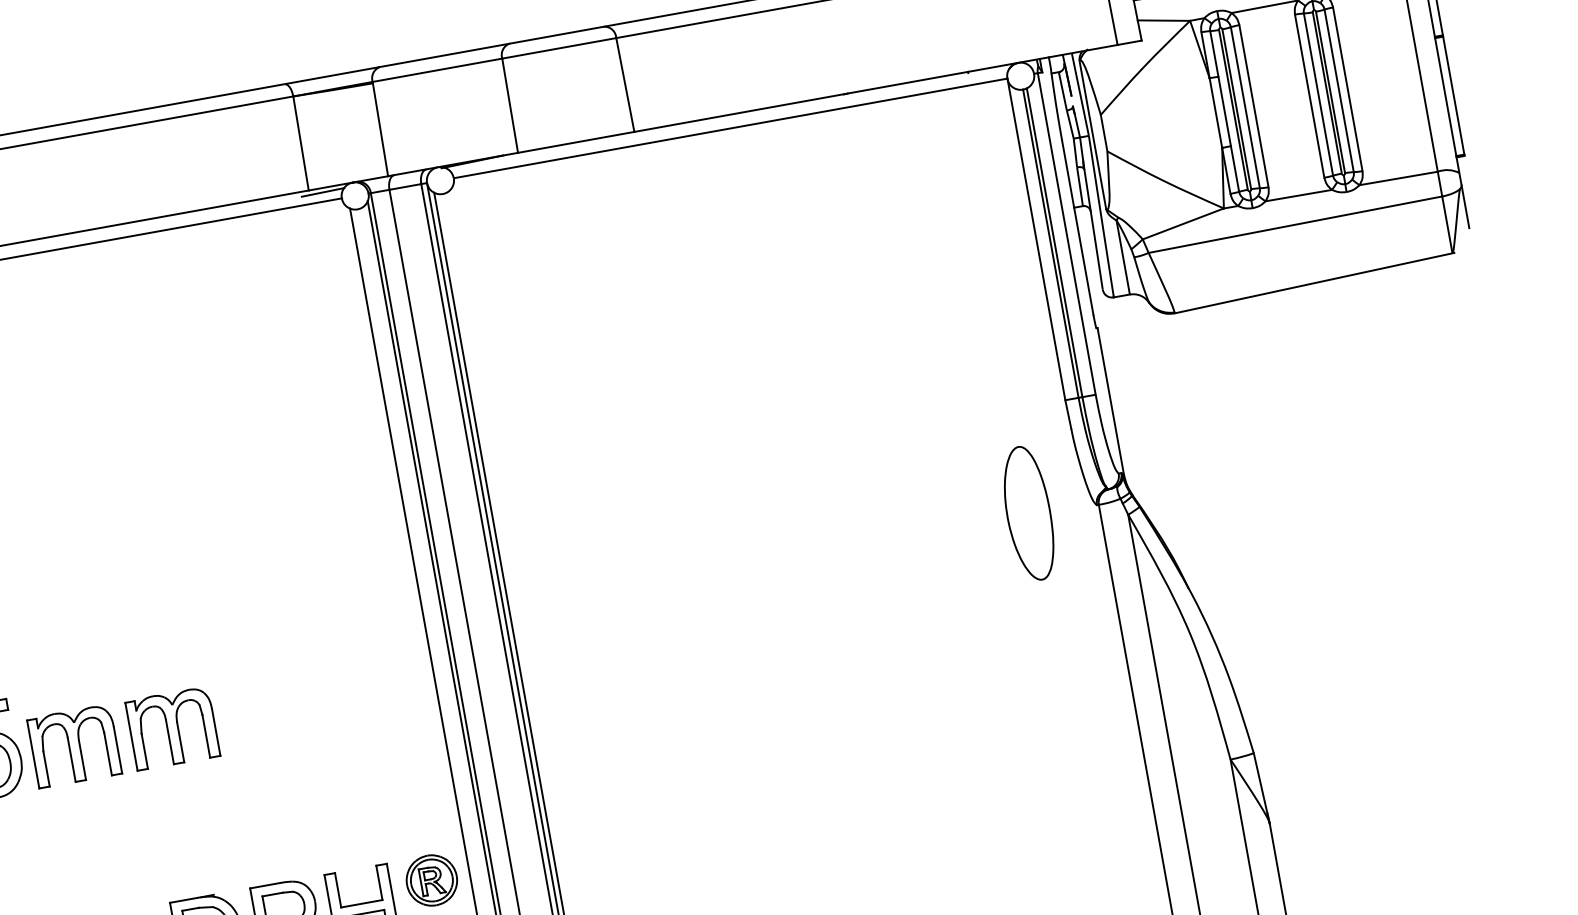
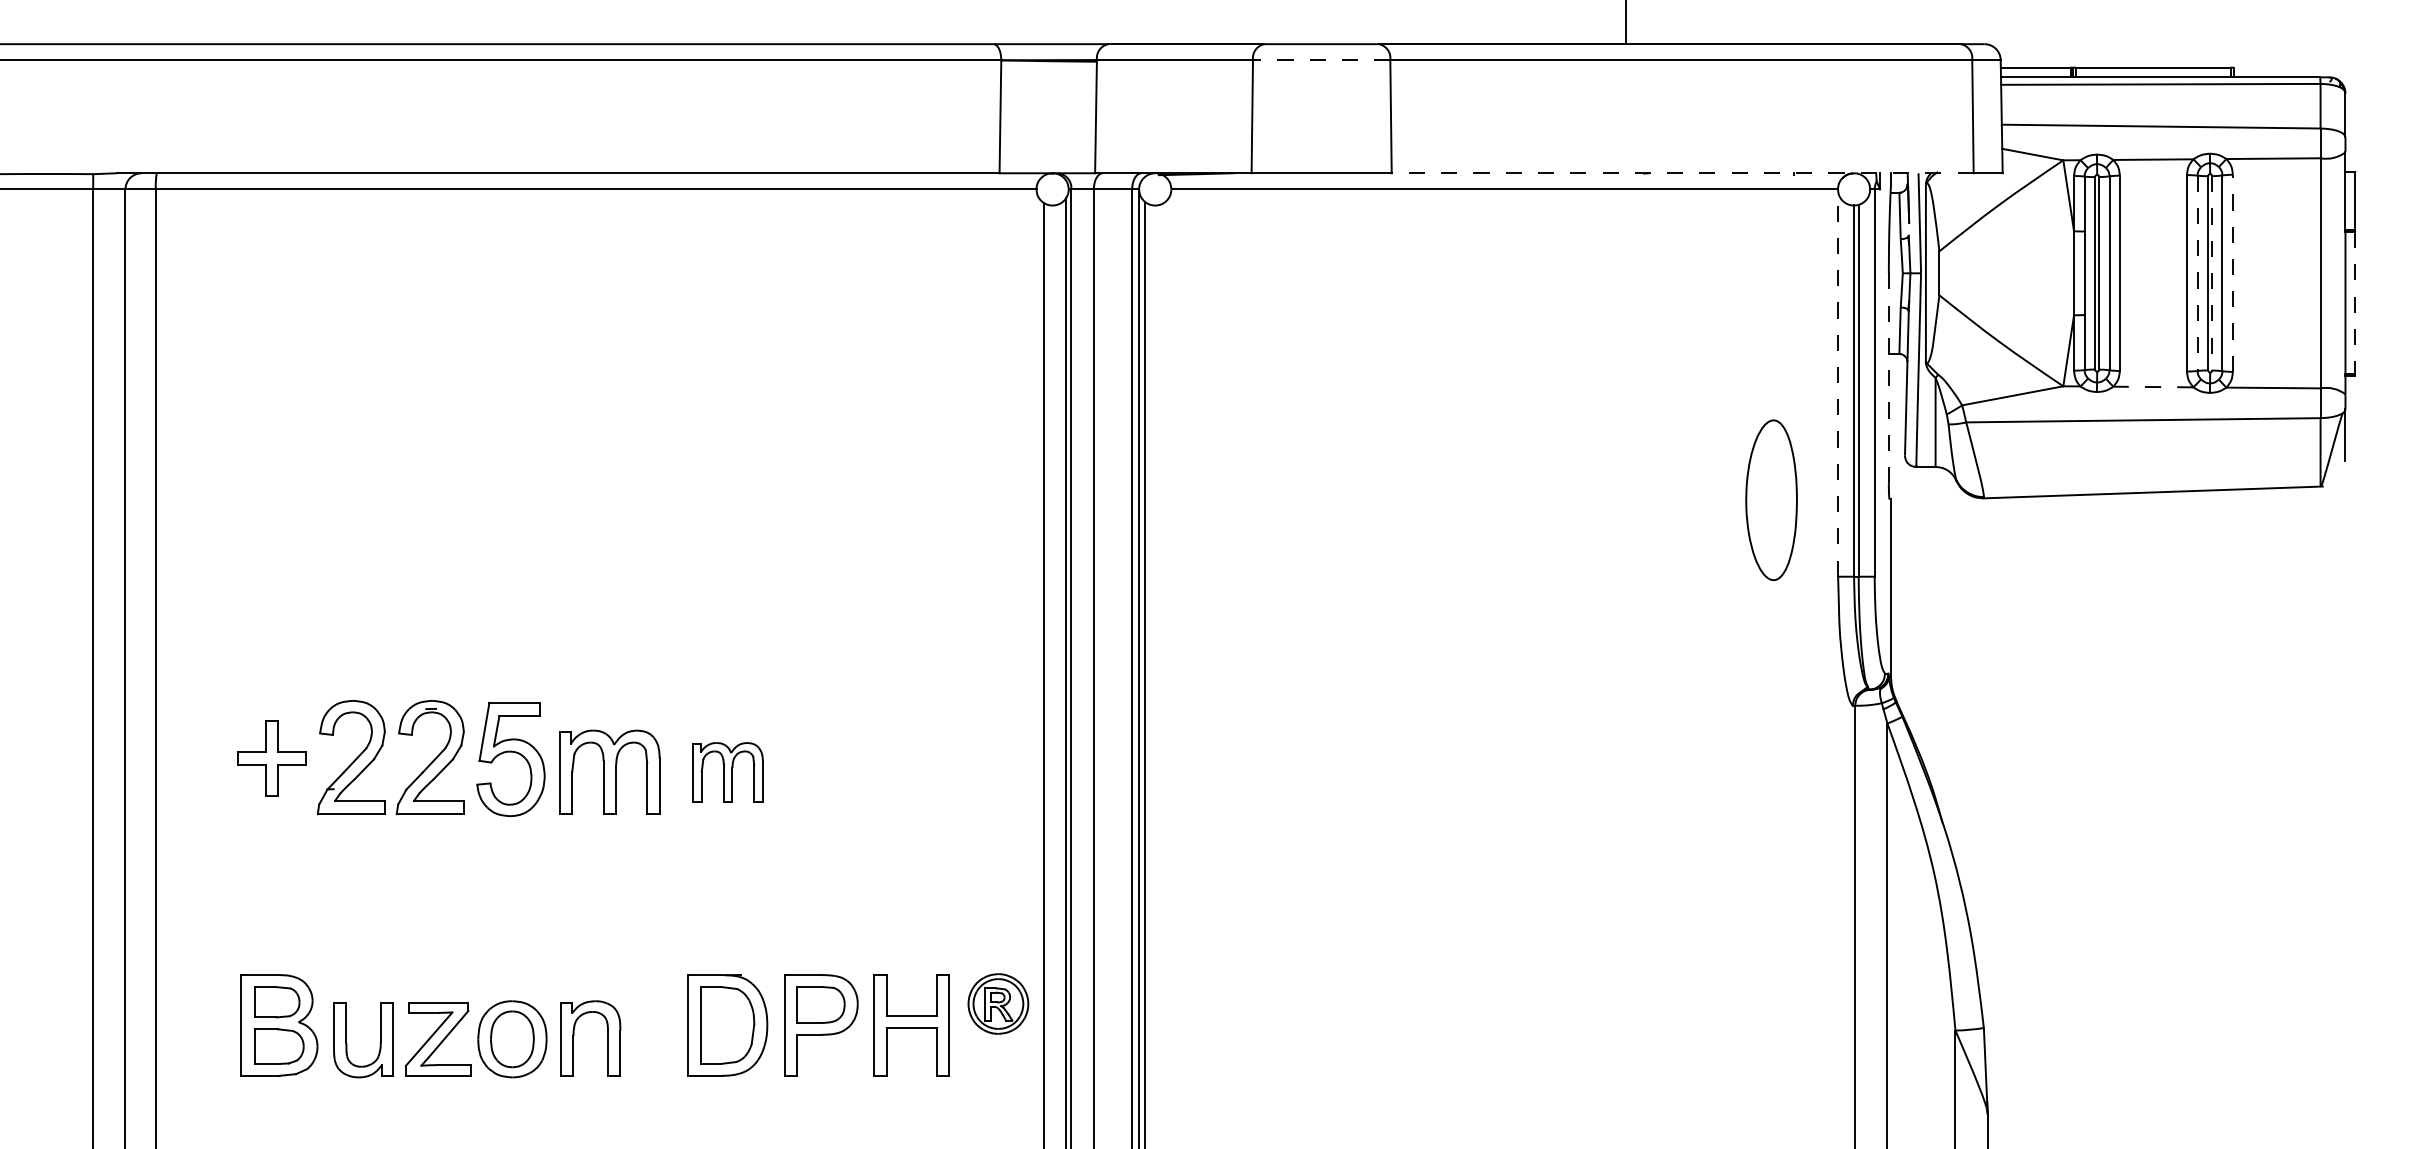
line: (559, 48) -> (1321, 60), solid -> dashed
line: (875, 88) -> (1682, 173), solid -> dashed
line: (1347, 89) -> (2232, 273), solid -> dashed
line: (1330, 92) -> (2212, 273), solid -> dashed
line: (1318, 94) -> (2197, 273), solid -> dashed
line: (1454, 96) -> (2355, 303), solid -> dashed
line: (322, 192) -> (1015, 178), removed
line: (1298, 195) -> (2153, 387), solid -> dashed
line: (1077, 228) -> (1888, 378), solid -> dashed
line: (1036, 239) -> (1838, 383), solid -> dashed
part: (1028, 512) -> (1771, 499), moved
part: (172, 727) -> (727, 771), size x0.7

